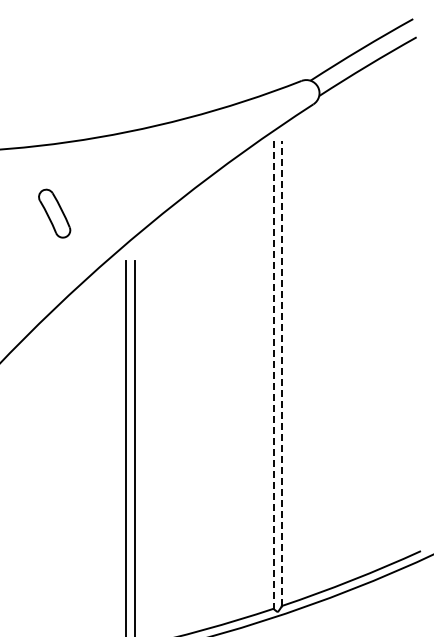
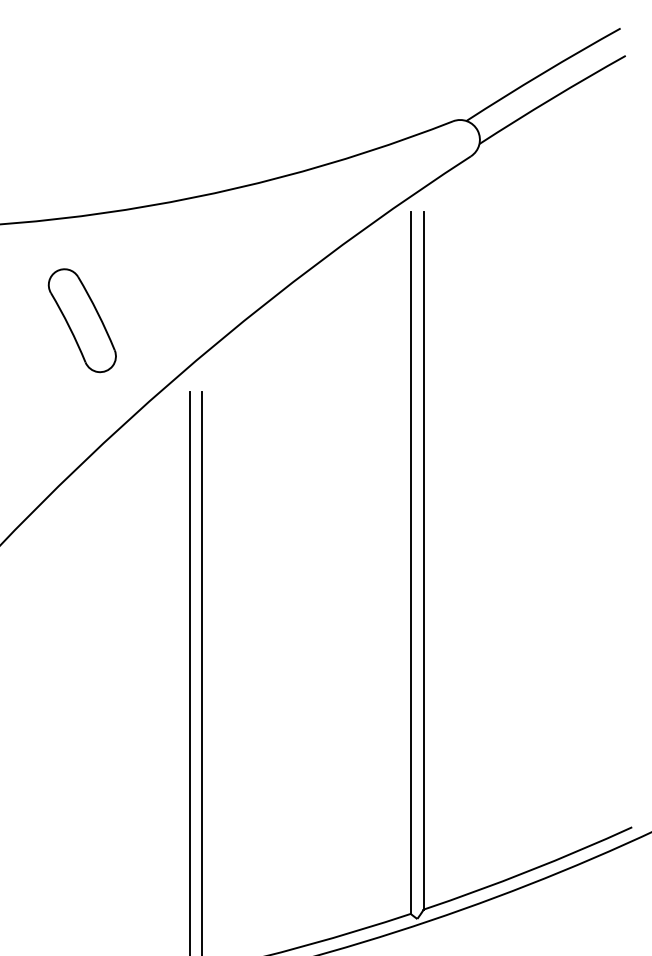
part: (54, 213) -> (82, 320), size x1.43
line: (281, 373) -> (422, 560), dashed -> solid
line: (273, 375) -> (410, 563), dashed -> solid

